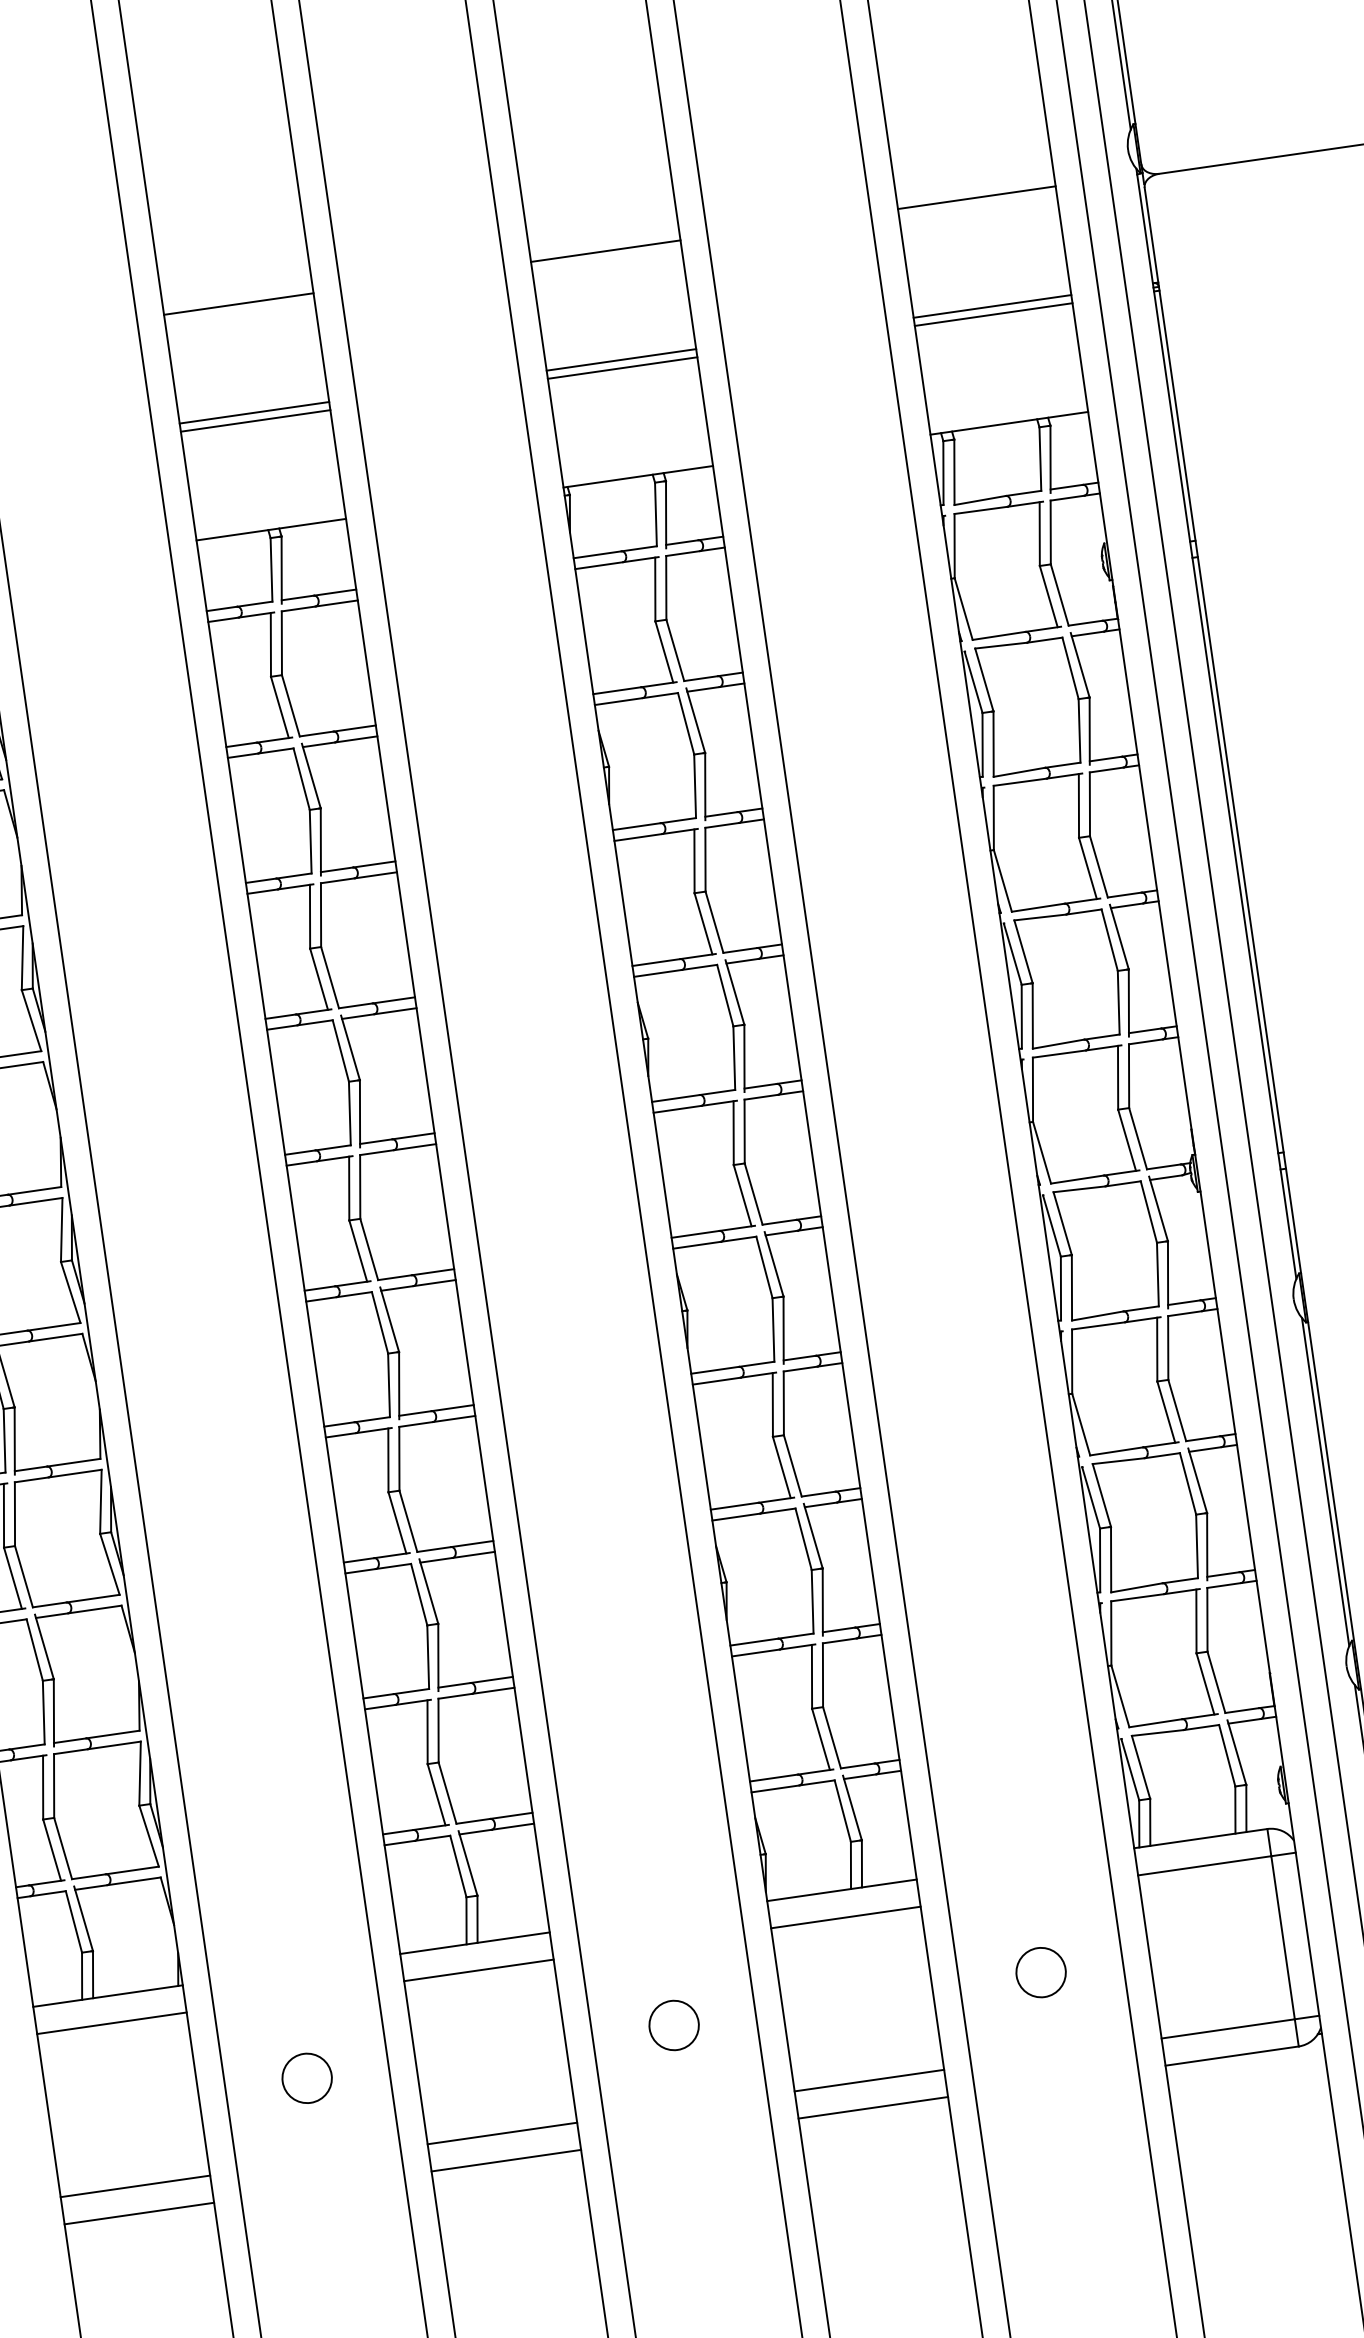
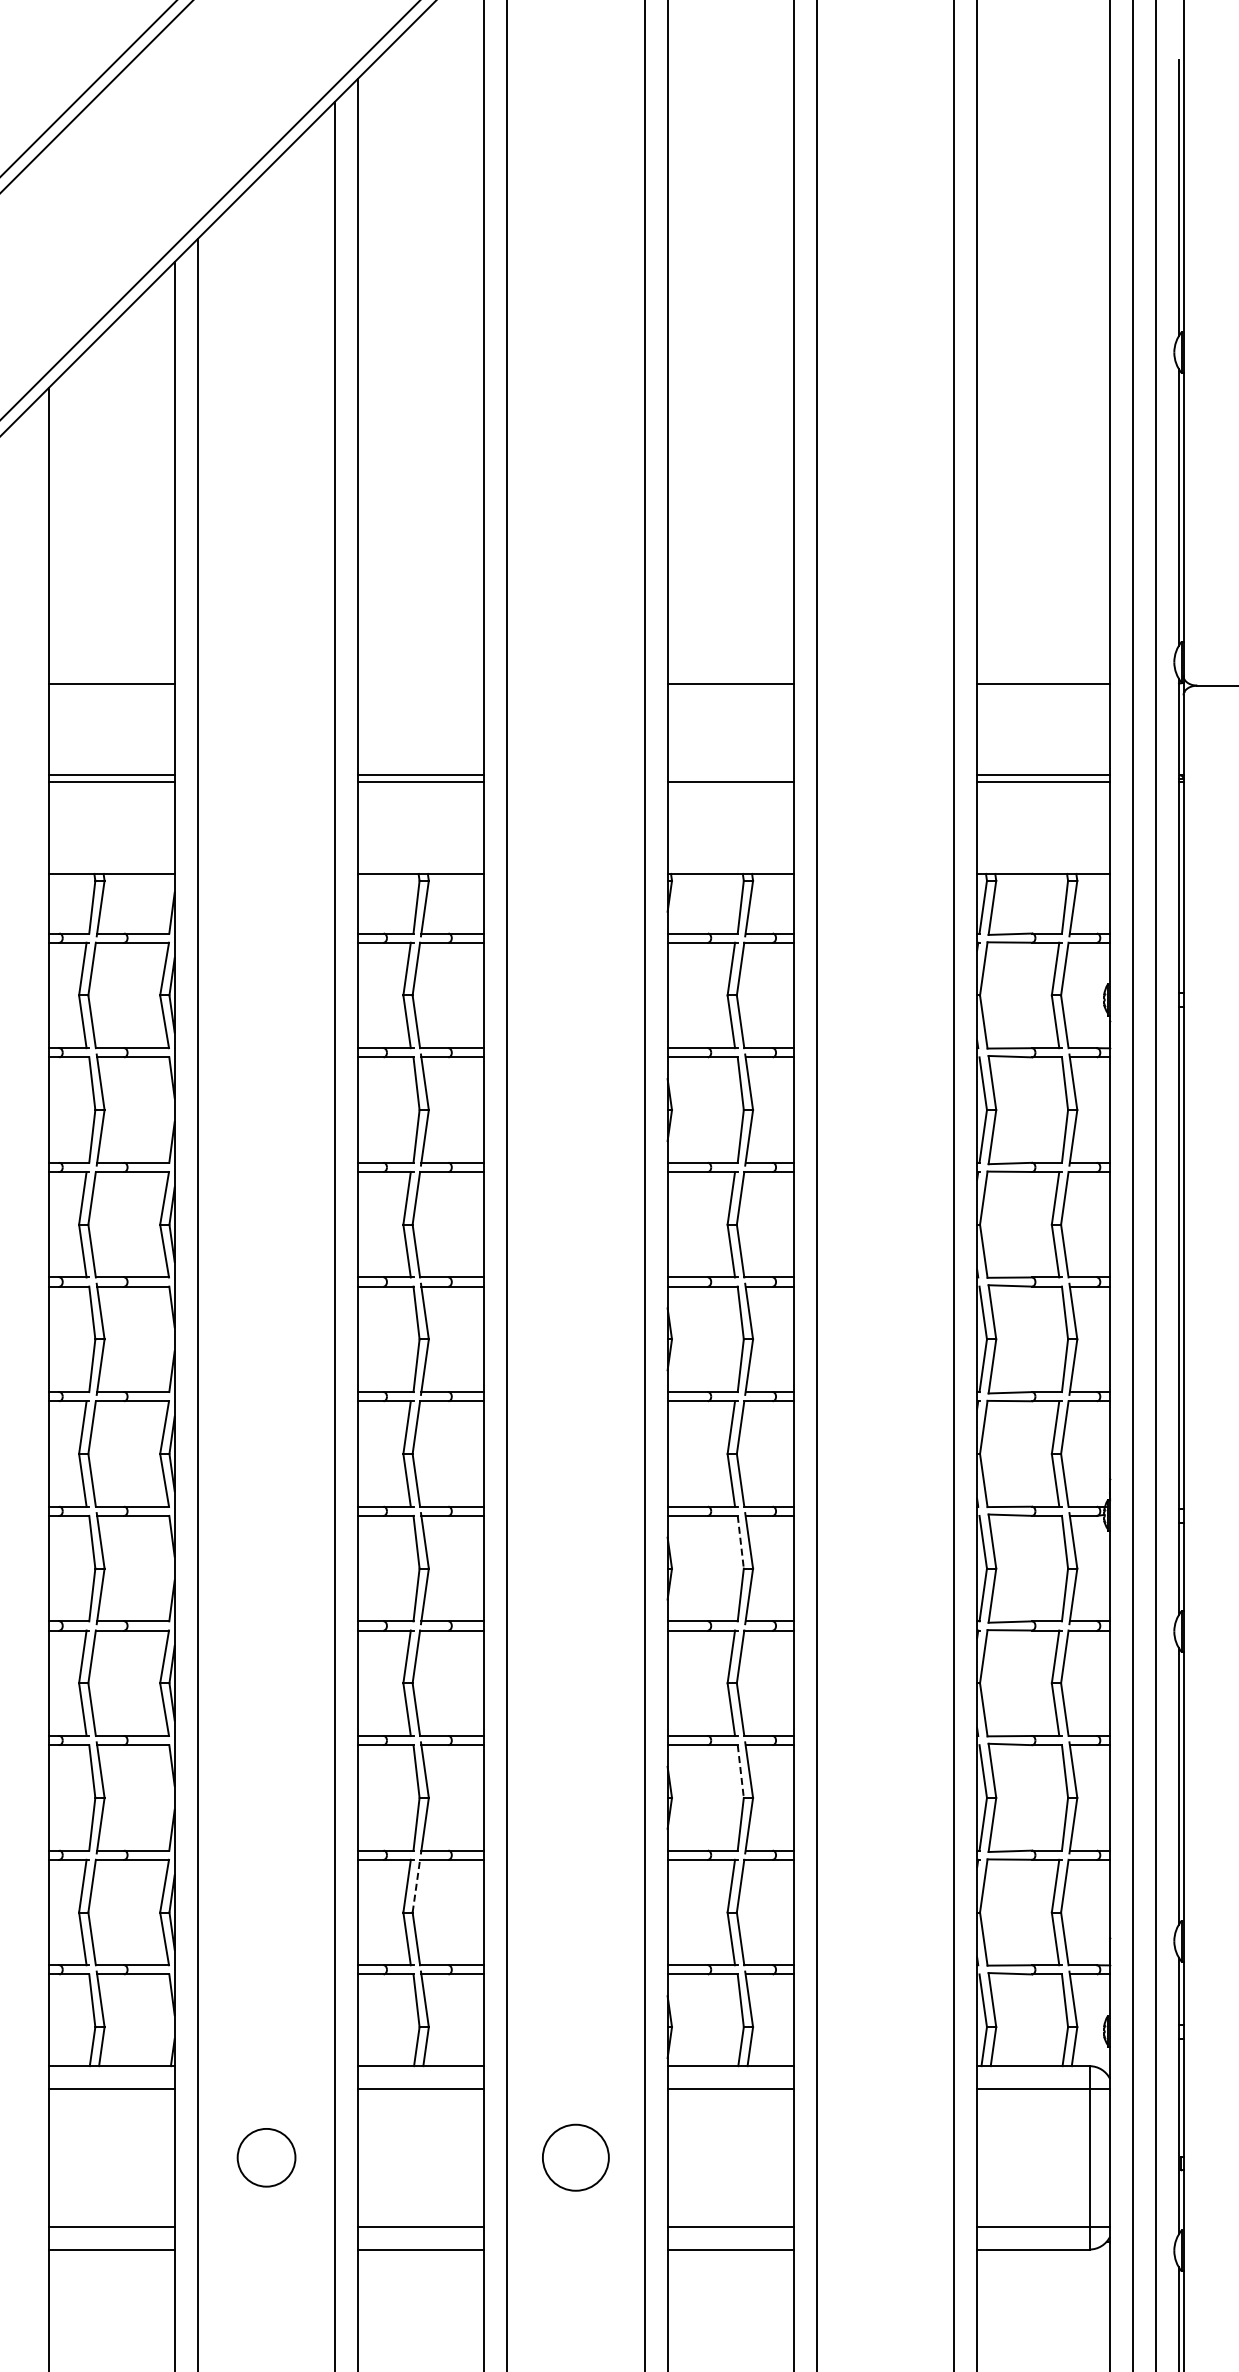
line: (239, 303) -> (421, 683), removed
line: (621, 360) -> (730, 775), removed
line: (764, 1267) -> (740, 1542), solid -> dashed
line: (803, 1539) -> (740, 1771), solid -> dashed
line: (438, 1731) -> (416, 1886), solid -> dashed
circle: (1039, 1972) -> (884, 2157), removed
circle: (673, 2025) -> (575, 2157), size x1.6
circle: (306, 2078) -> (265, 2157), size x1.4

